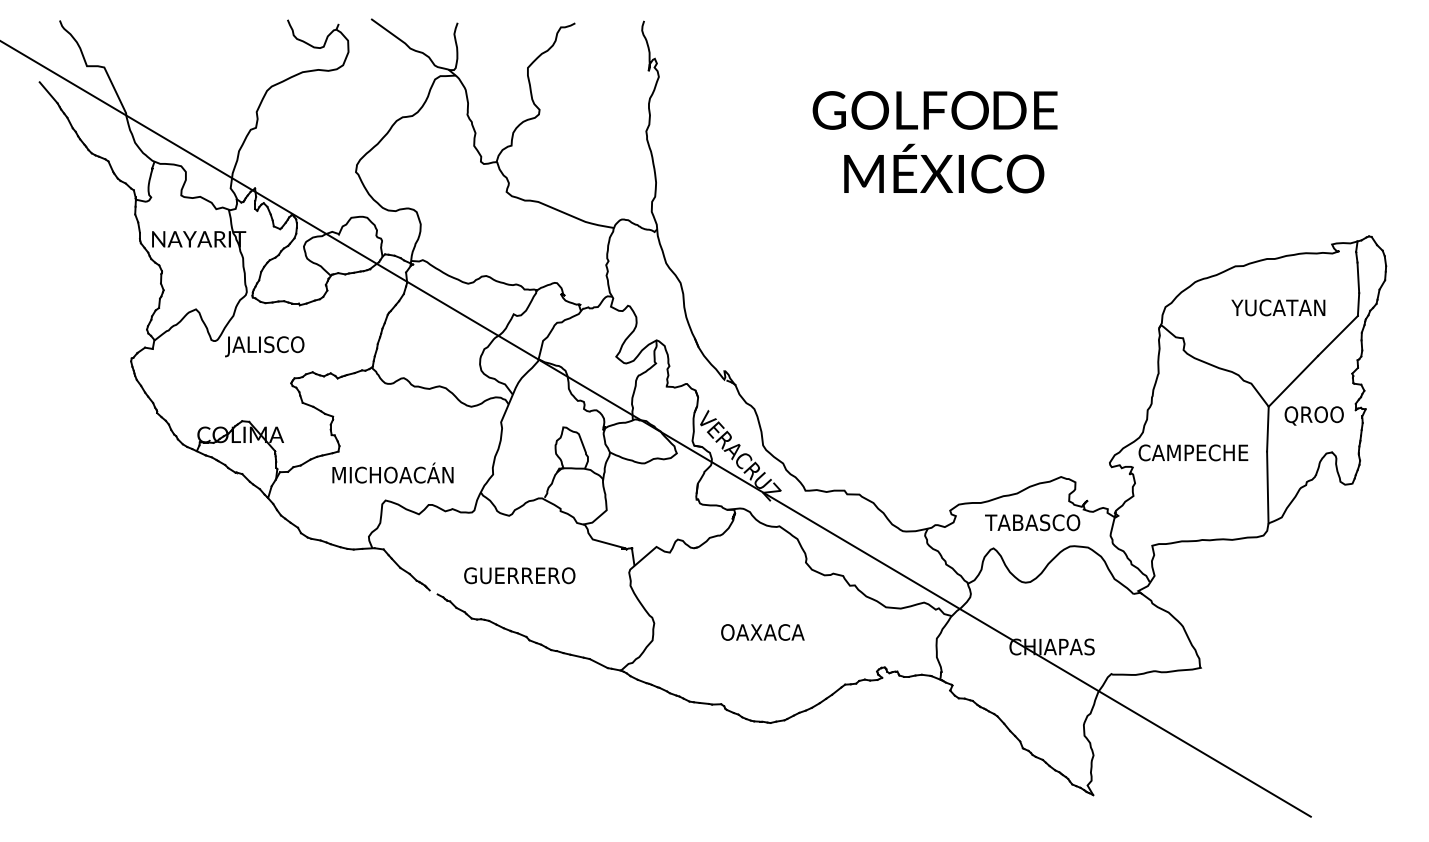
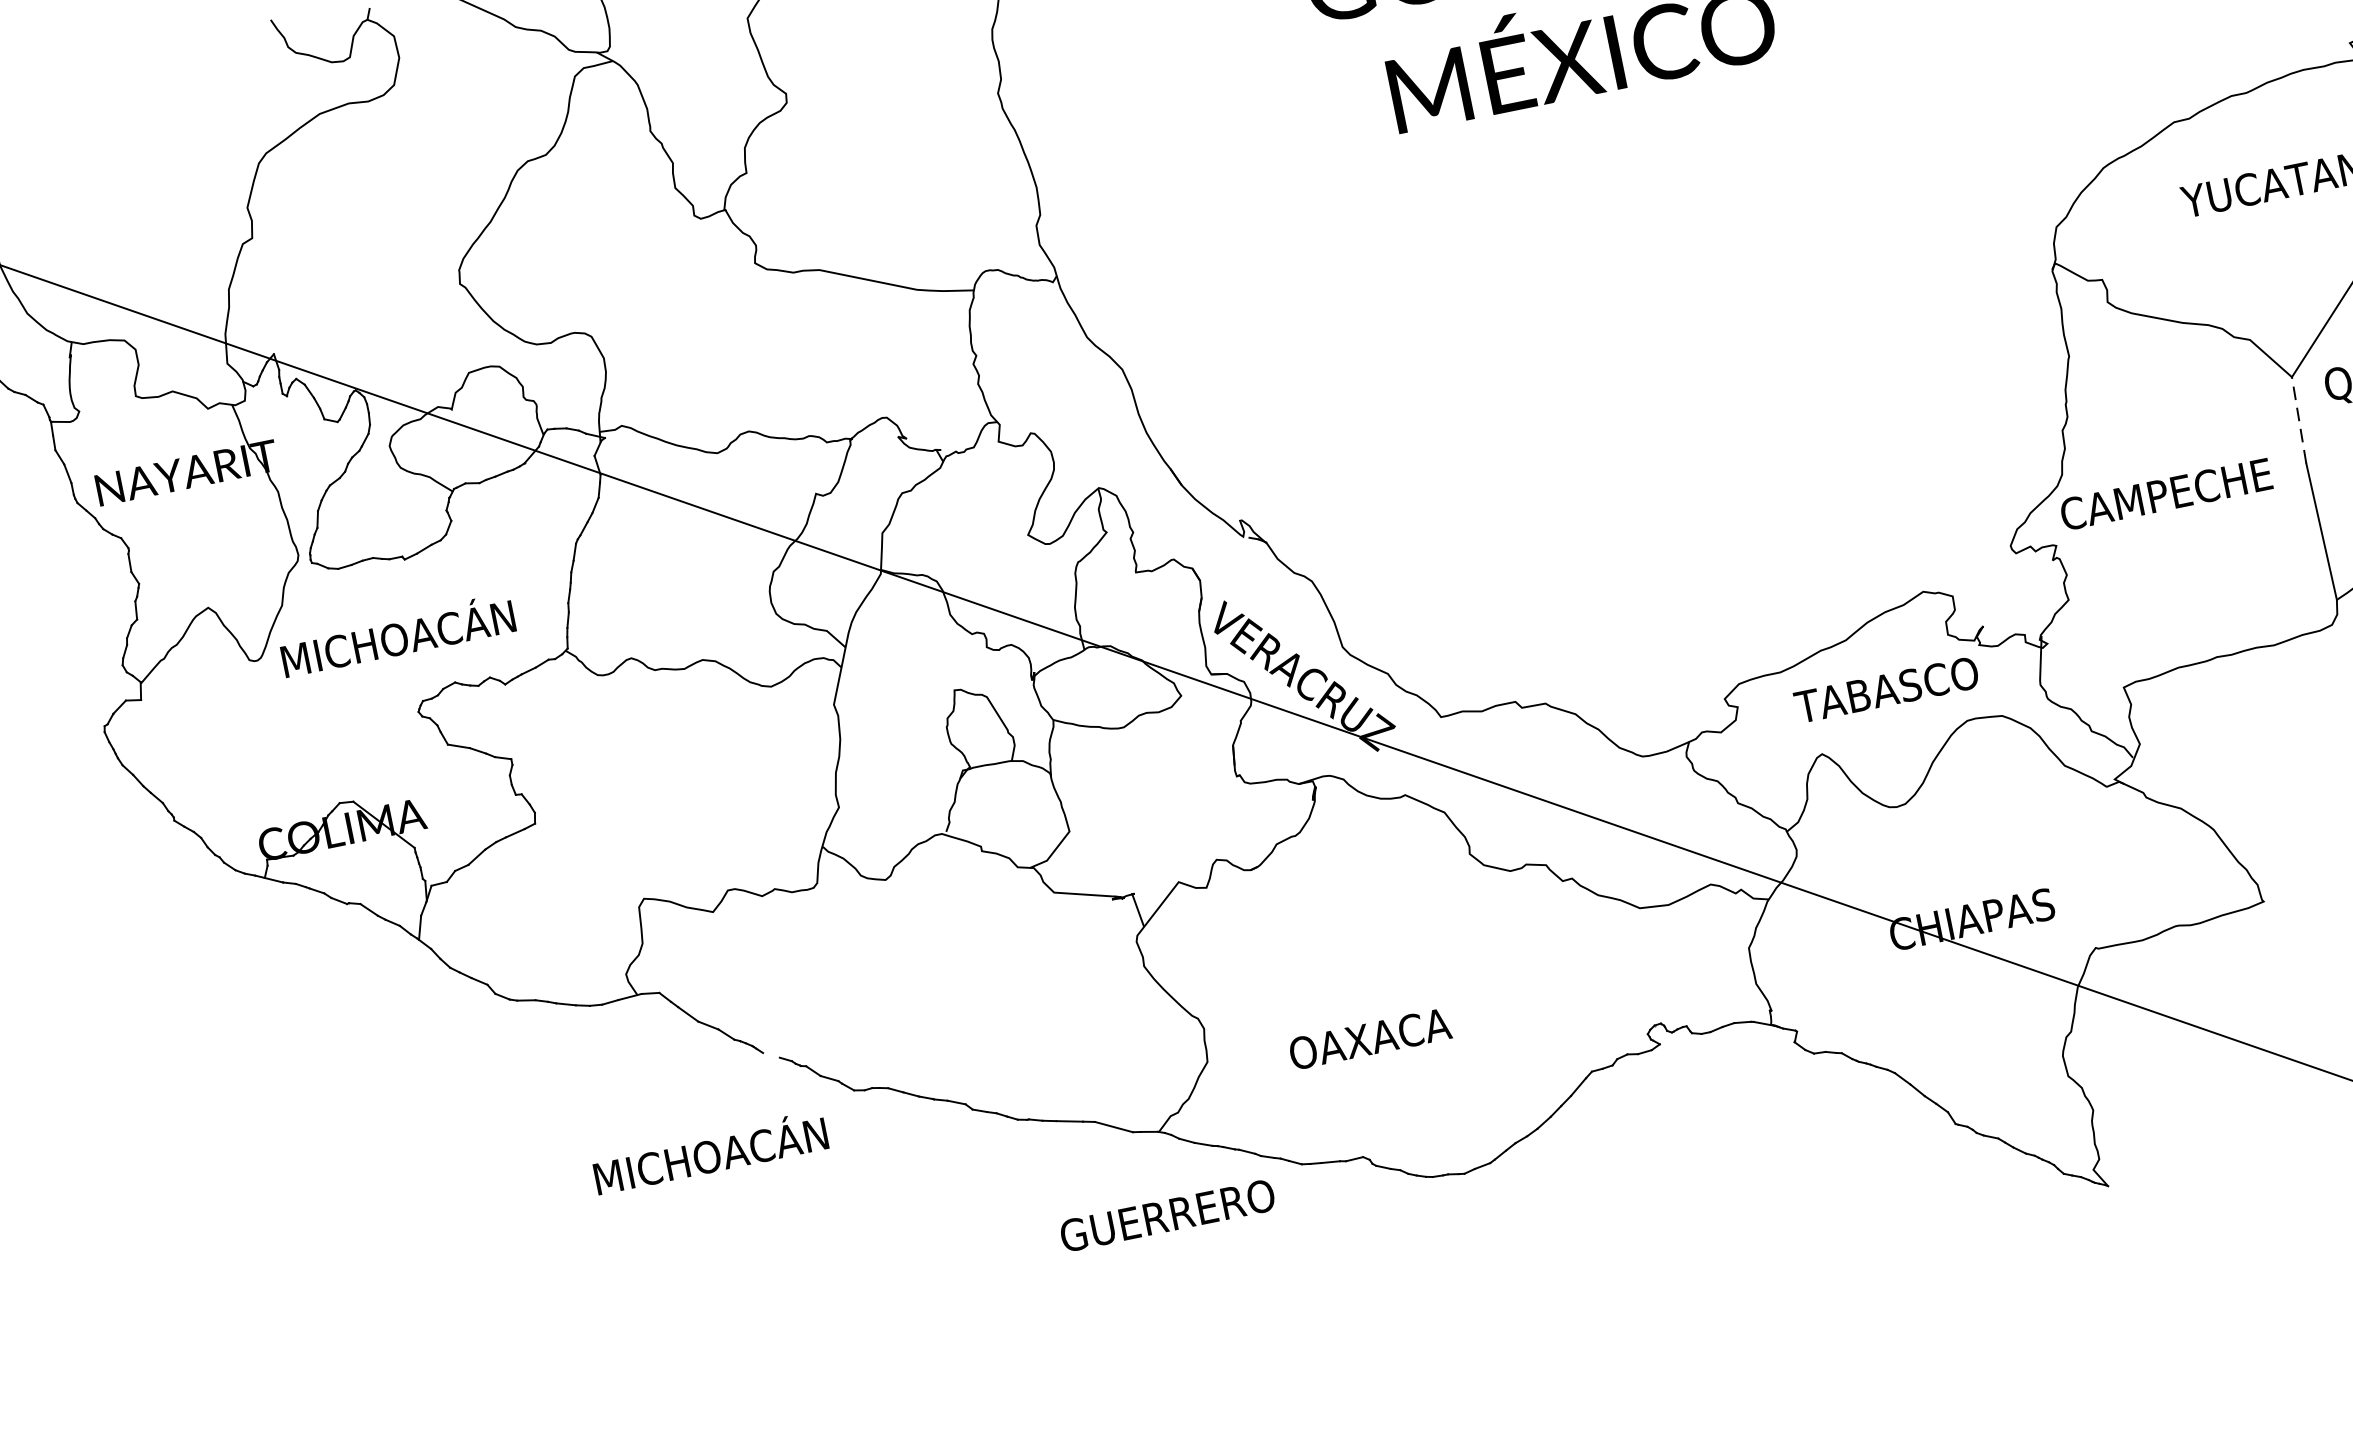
text: (287, 344) -> (396, 639), JALISCO -> MICHOACÁN
line: (1267, 428) -> (2298, 419), solid -> dashed
text: (392, 472) -> (709, 1151), moved
text: (519, 575) -> (1167, 1215), moved
text: (762, 632) -> (1369, 1039), moved

